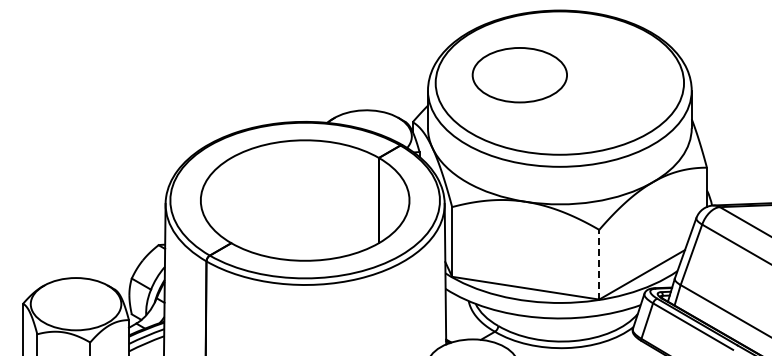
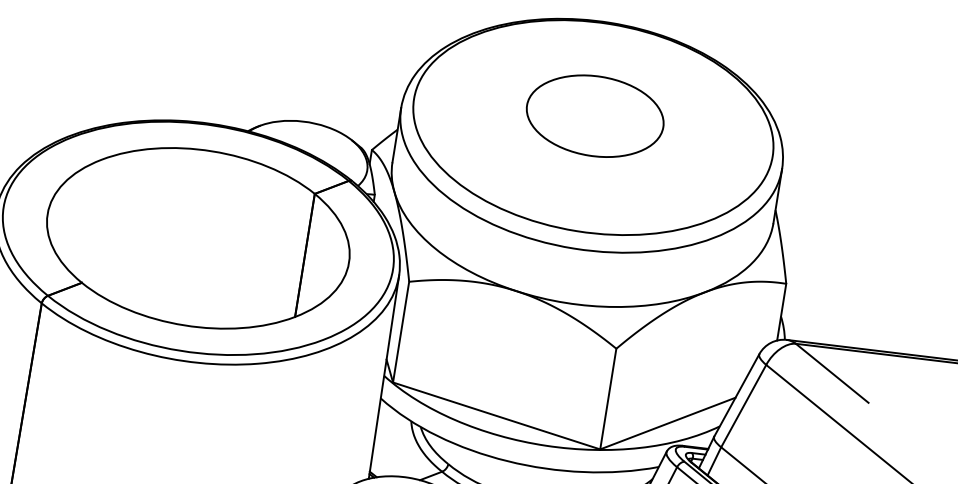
part: (519, 75) -> (594, 116), moved
line: (599, 264) -> (608, 398), dashed -> solid

